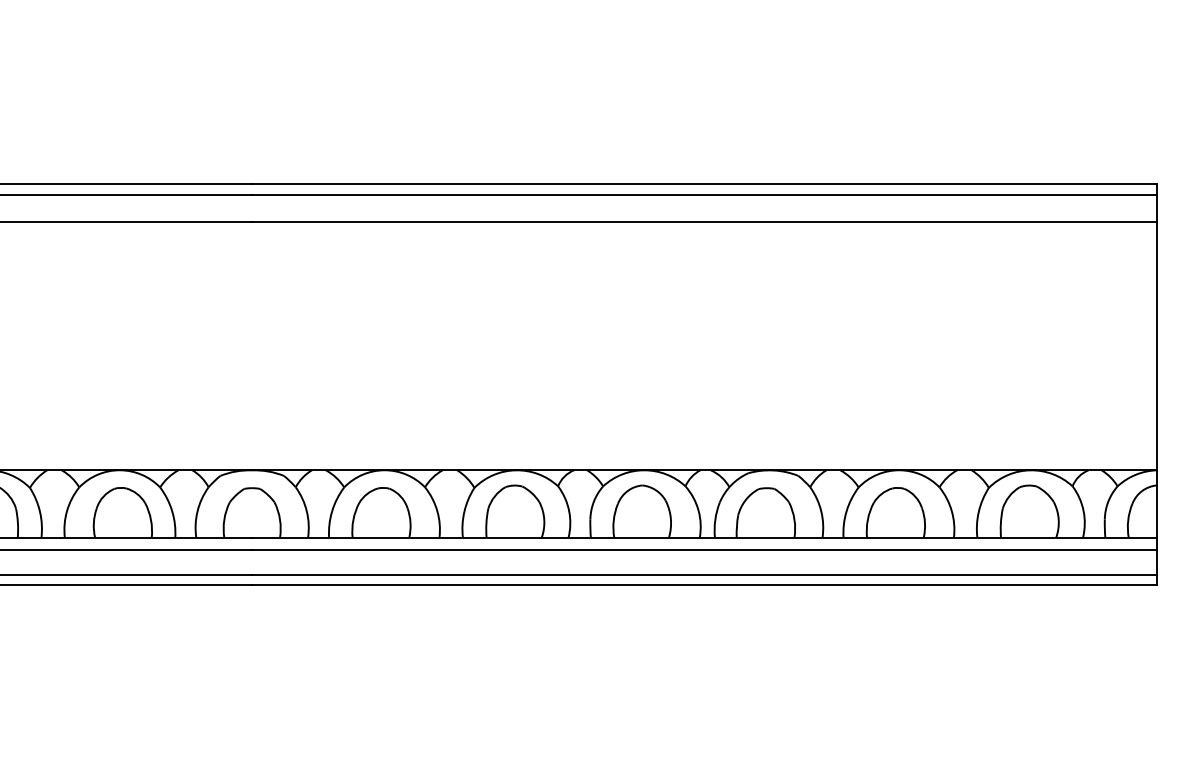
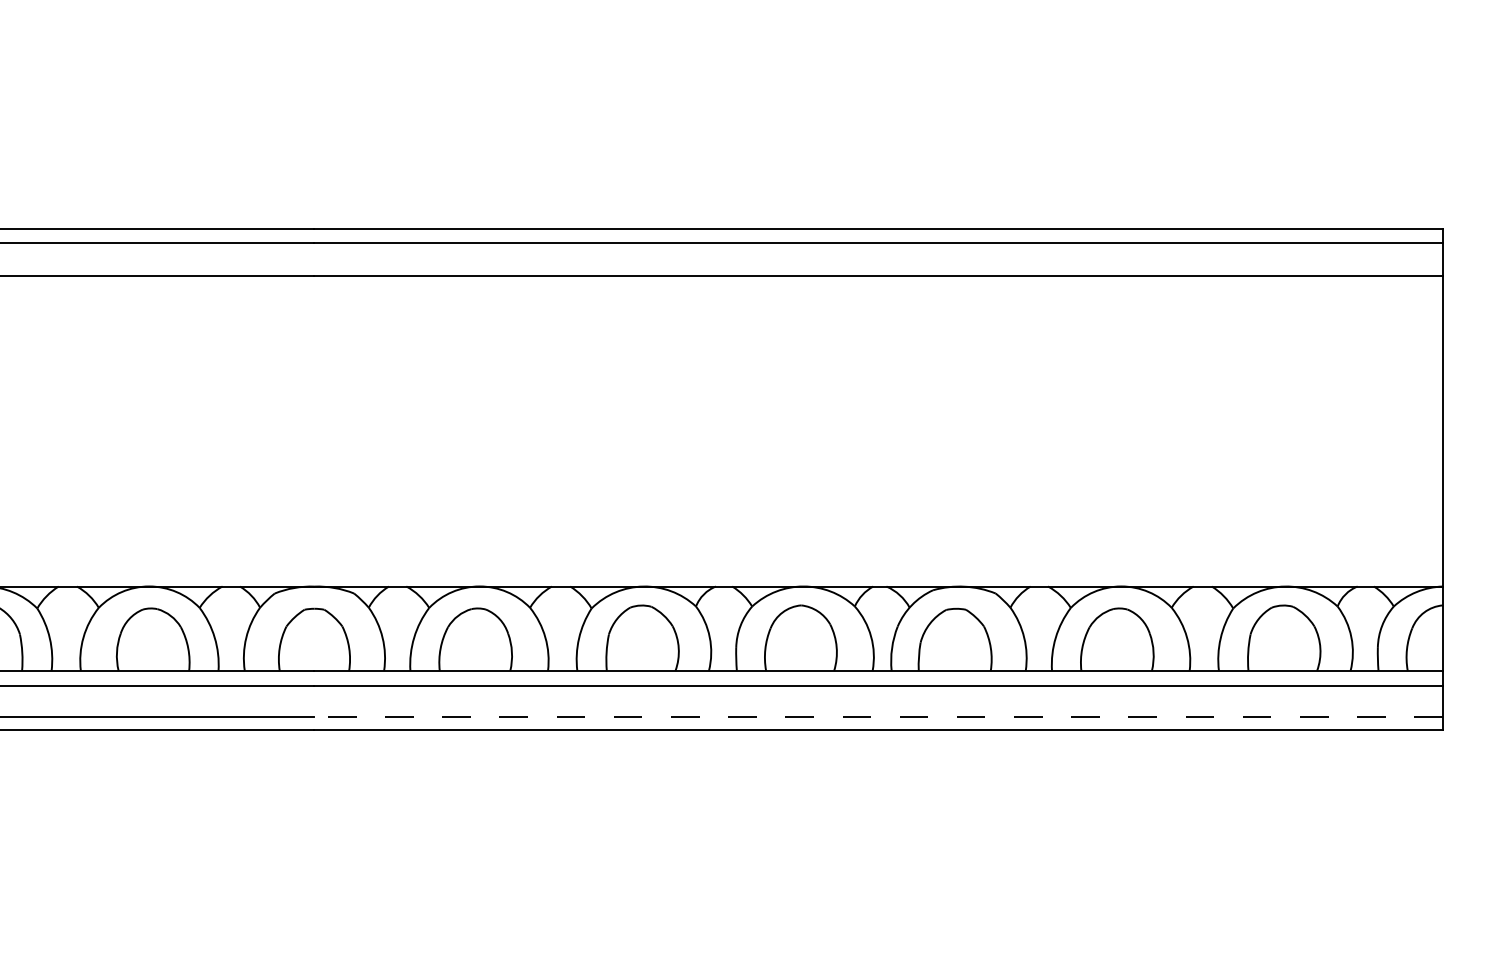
line: (704, 574) -> (878, 716), solid -> dashed

